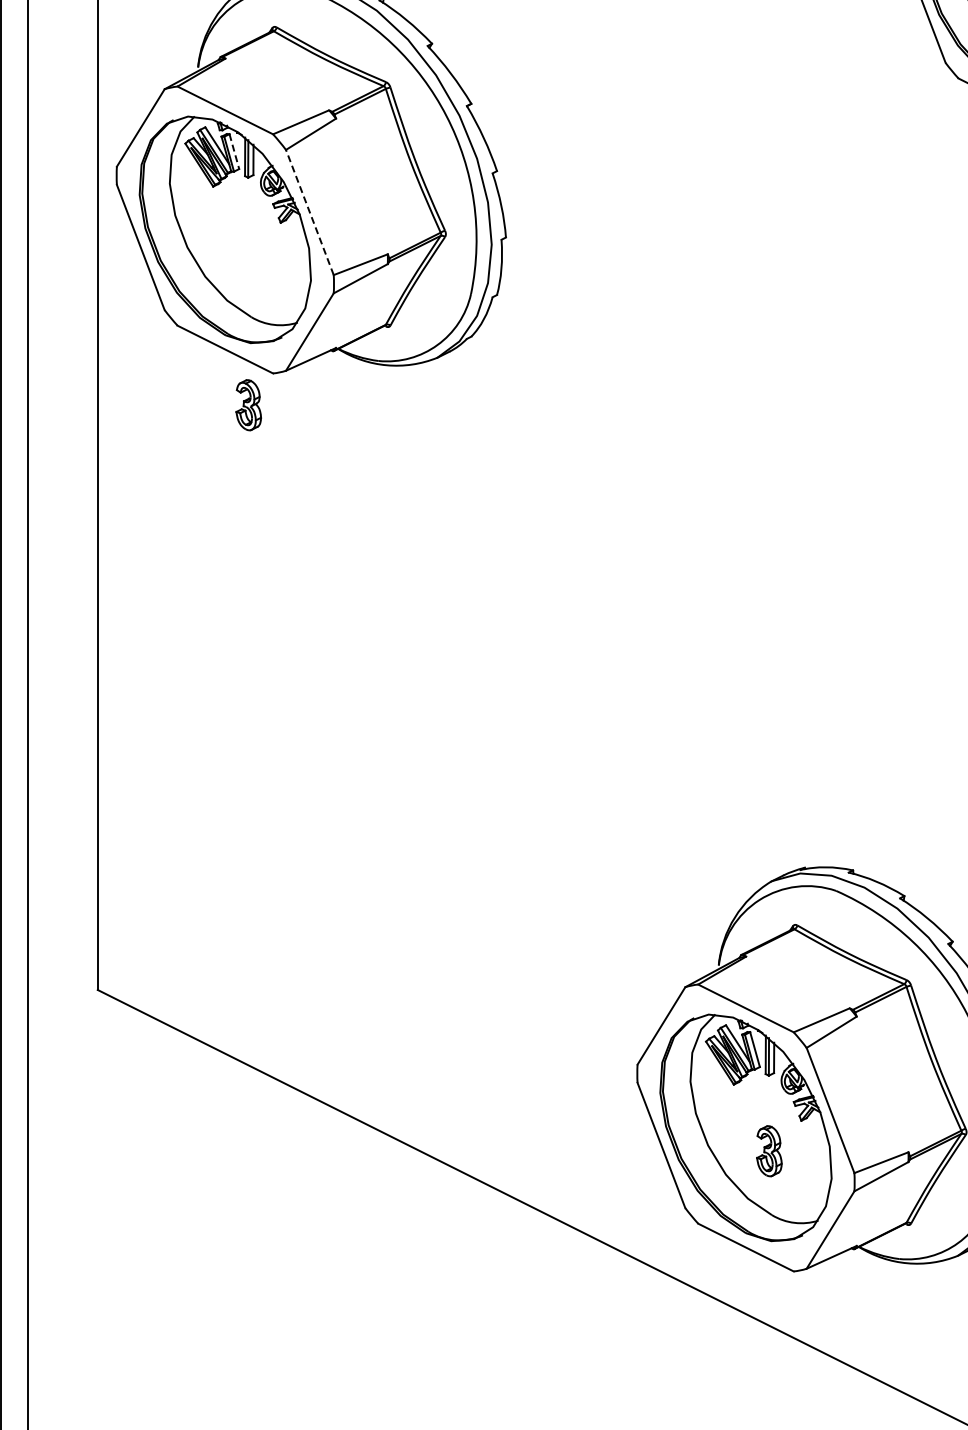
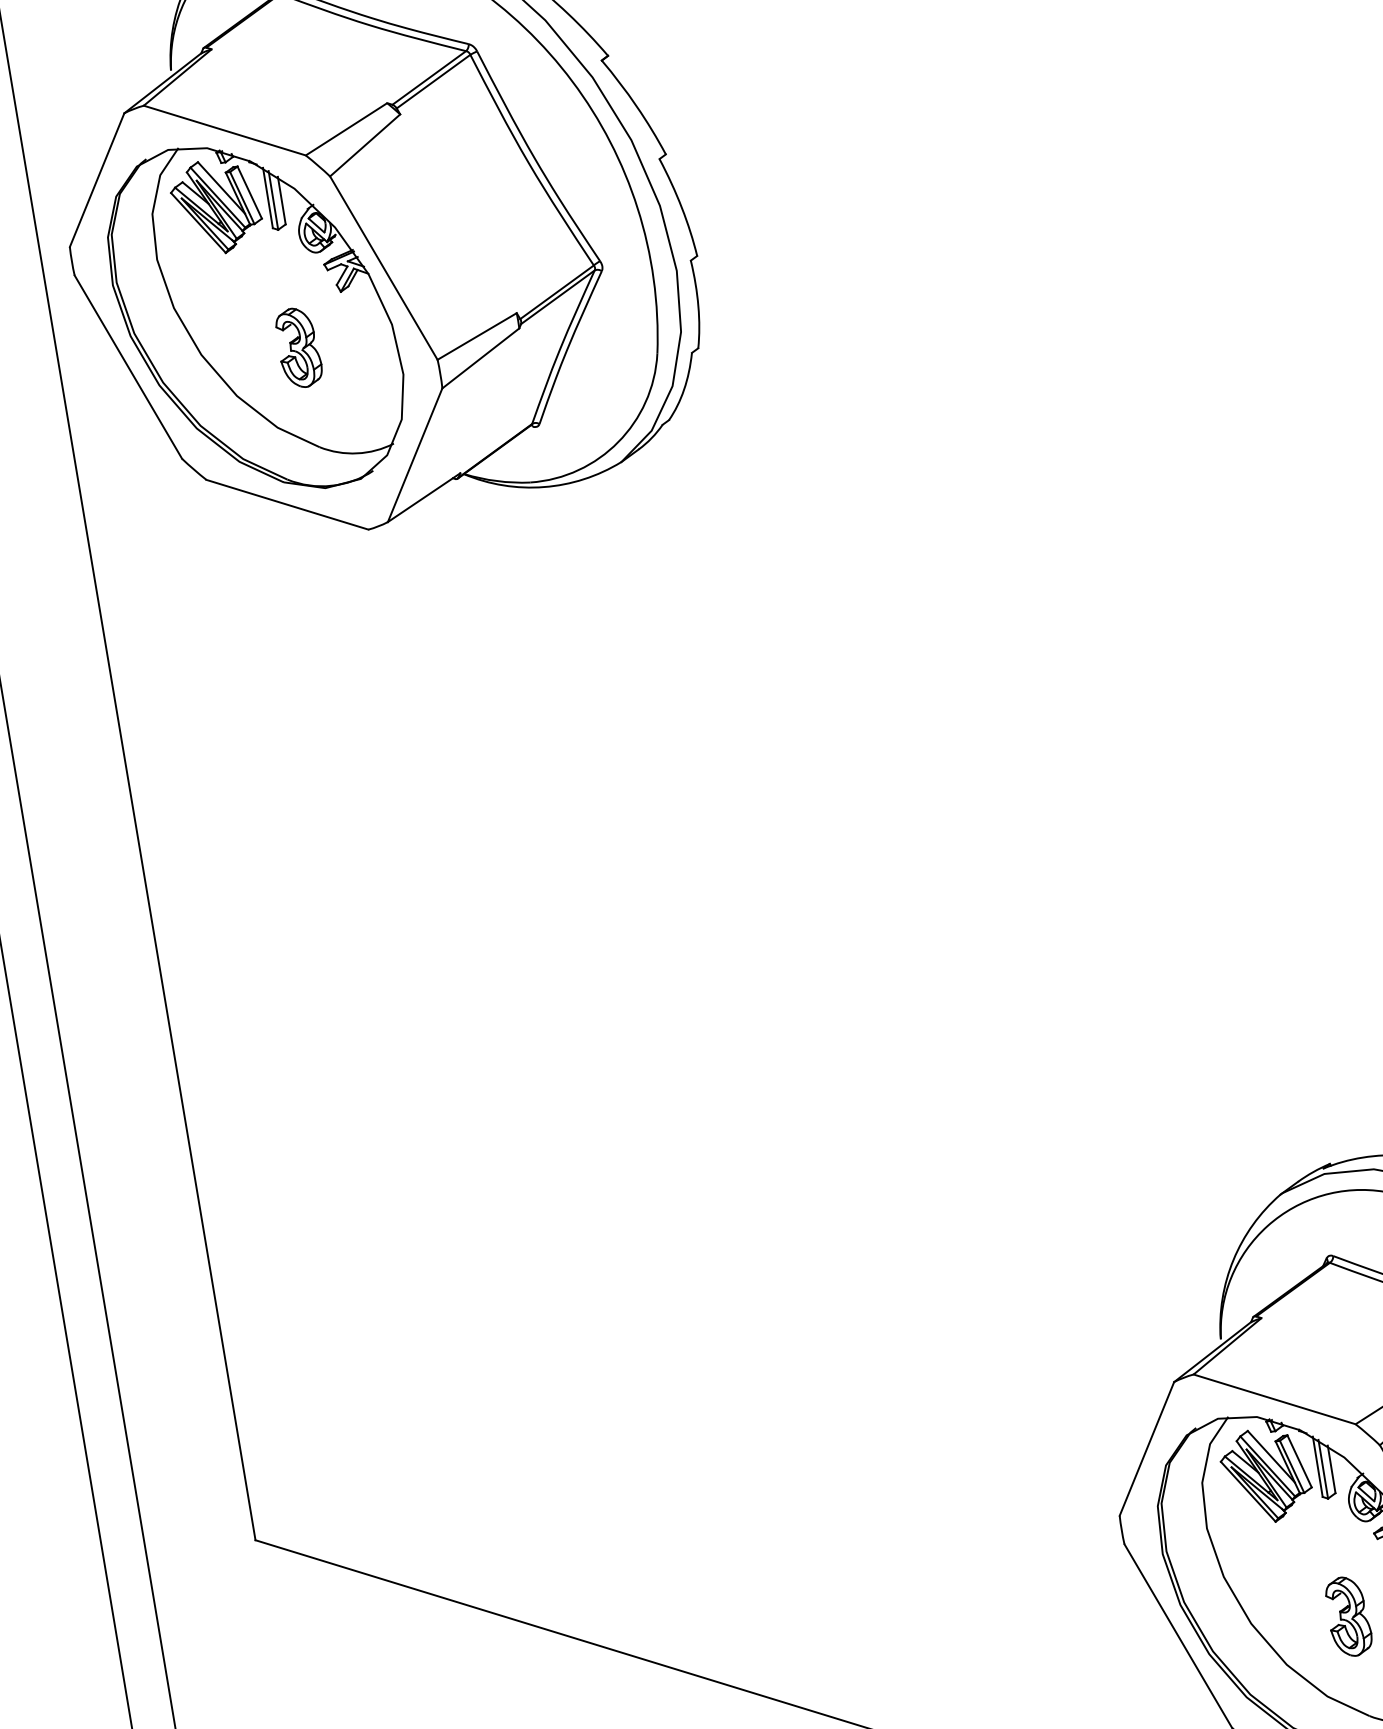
line: (234, 152) -> (250, 193), dashed -> solid
line: (309, 212) -> (383, 268), dashed -> solid
part: (248, 405) -> (298, 348), moved

